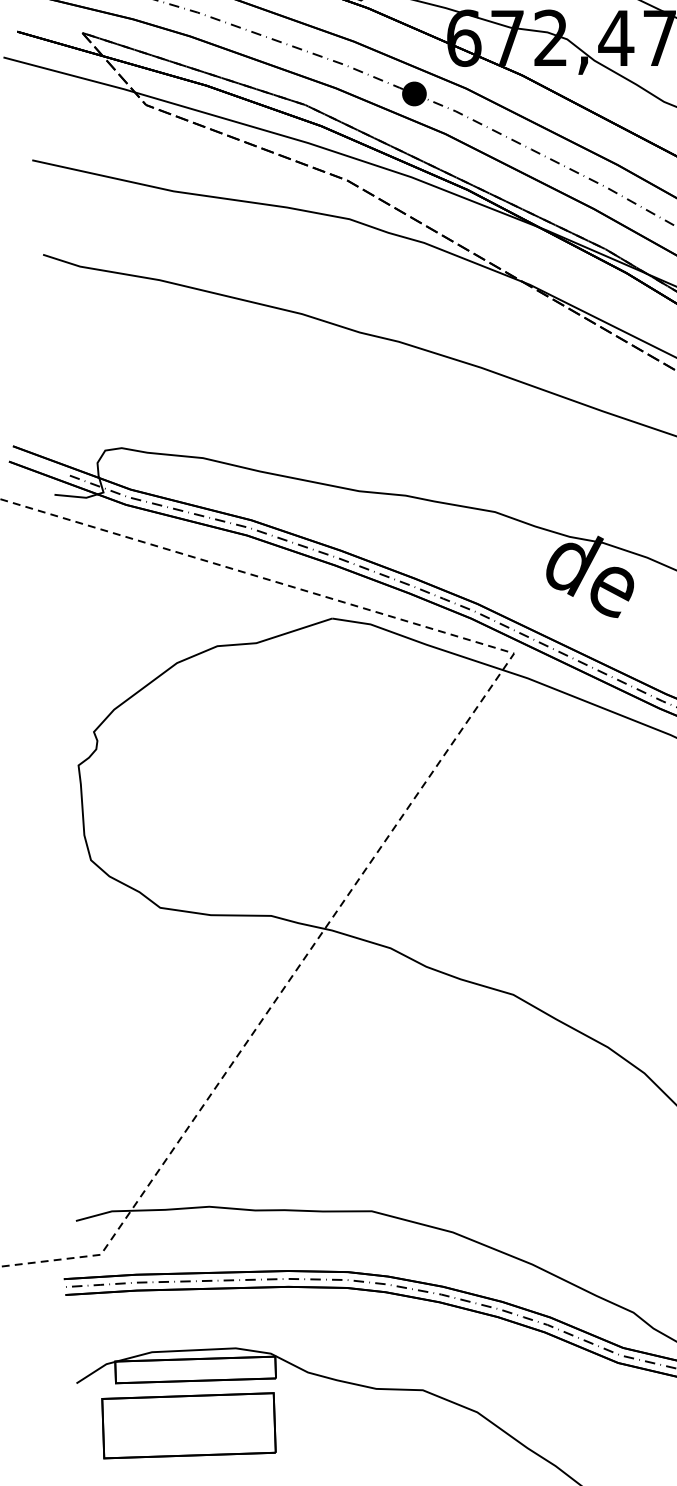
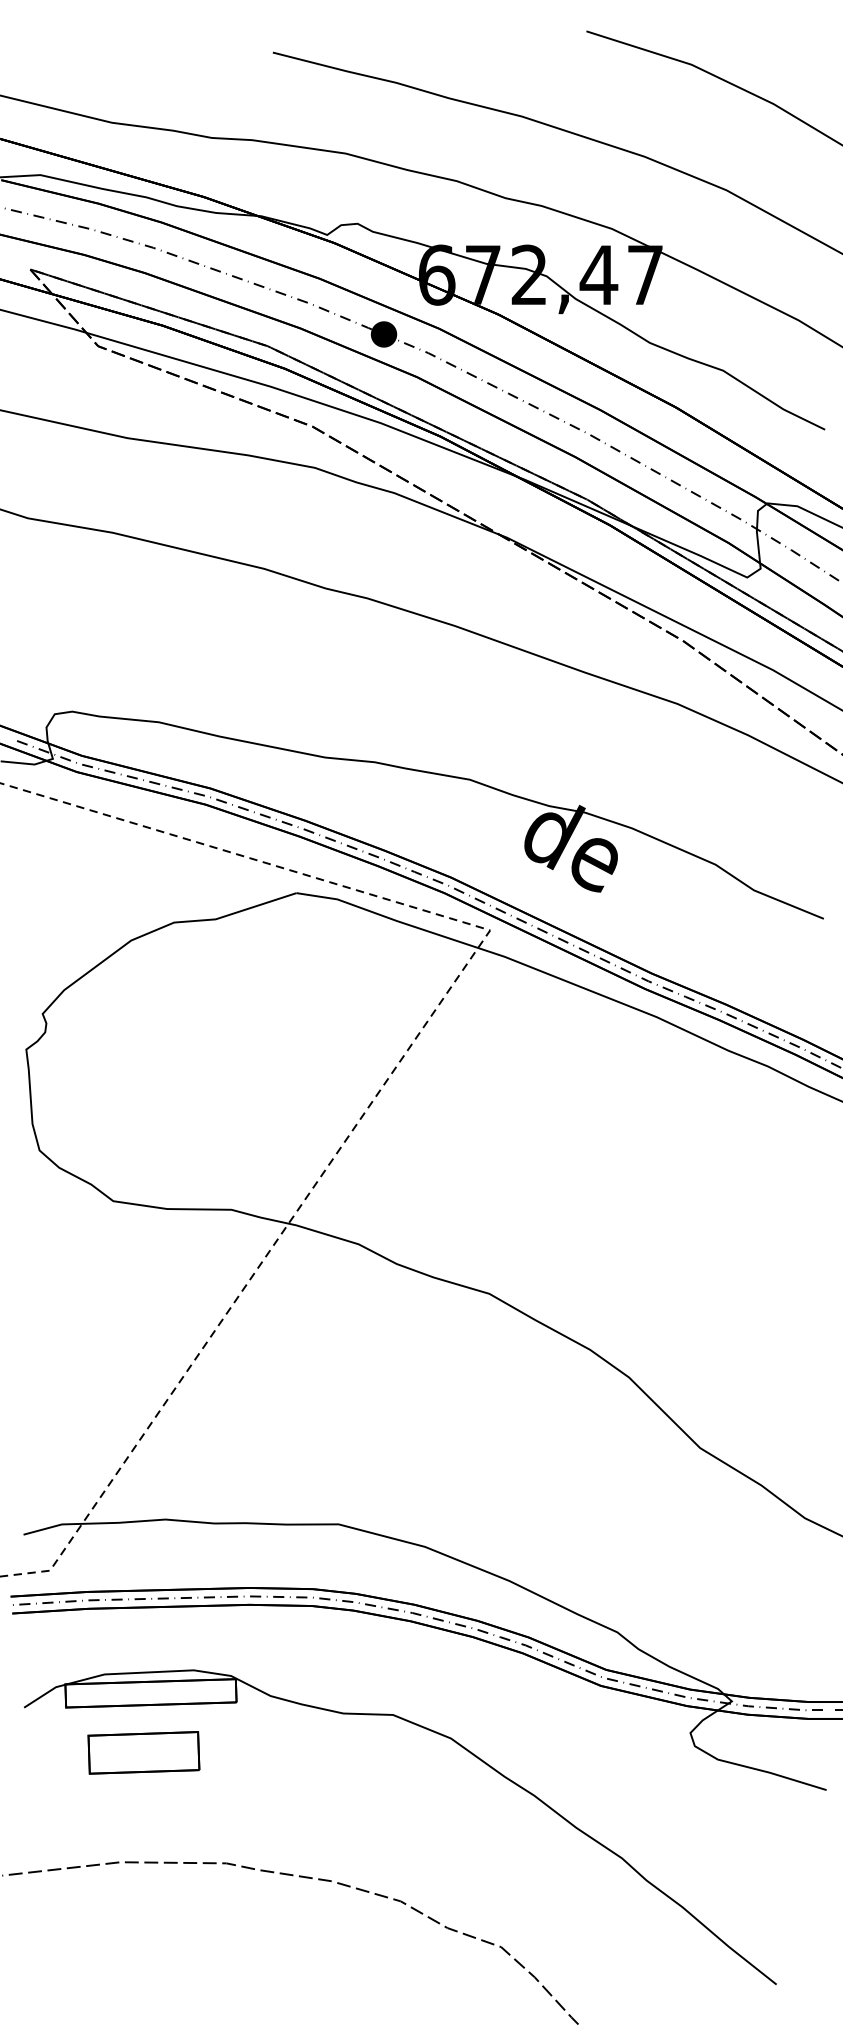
part: (188, 1425) -> (143, 1752), size x0.6

